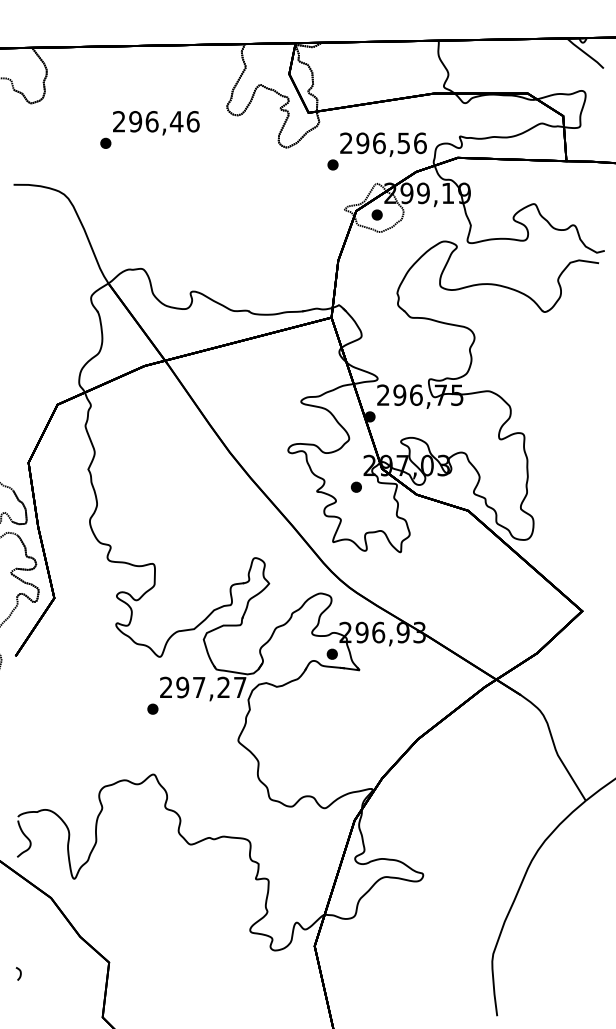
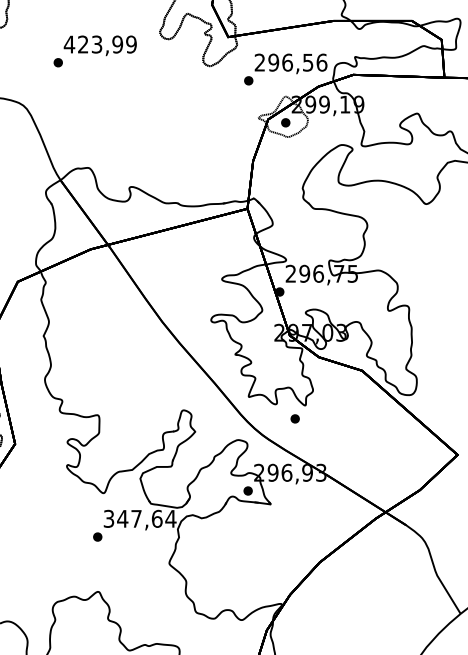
text: (155, 121) -> (99, 44), 296,46 -> 423,99
part: (356, 486) -> (295, 418), moved
text: (203, 687) -> (140, 518), 297,27 -> 347,64

